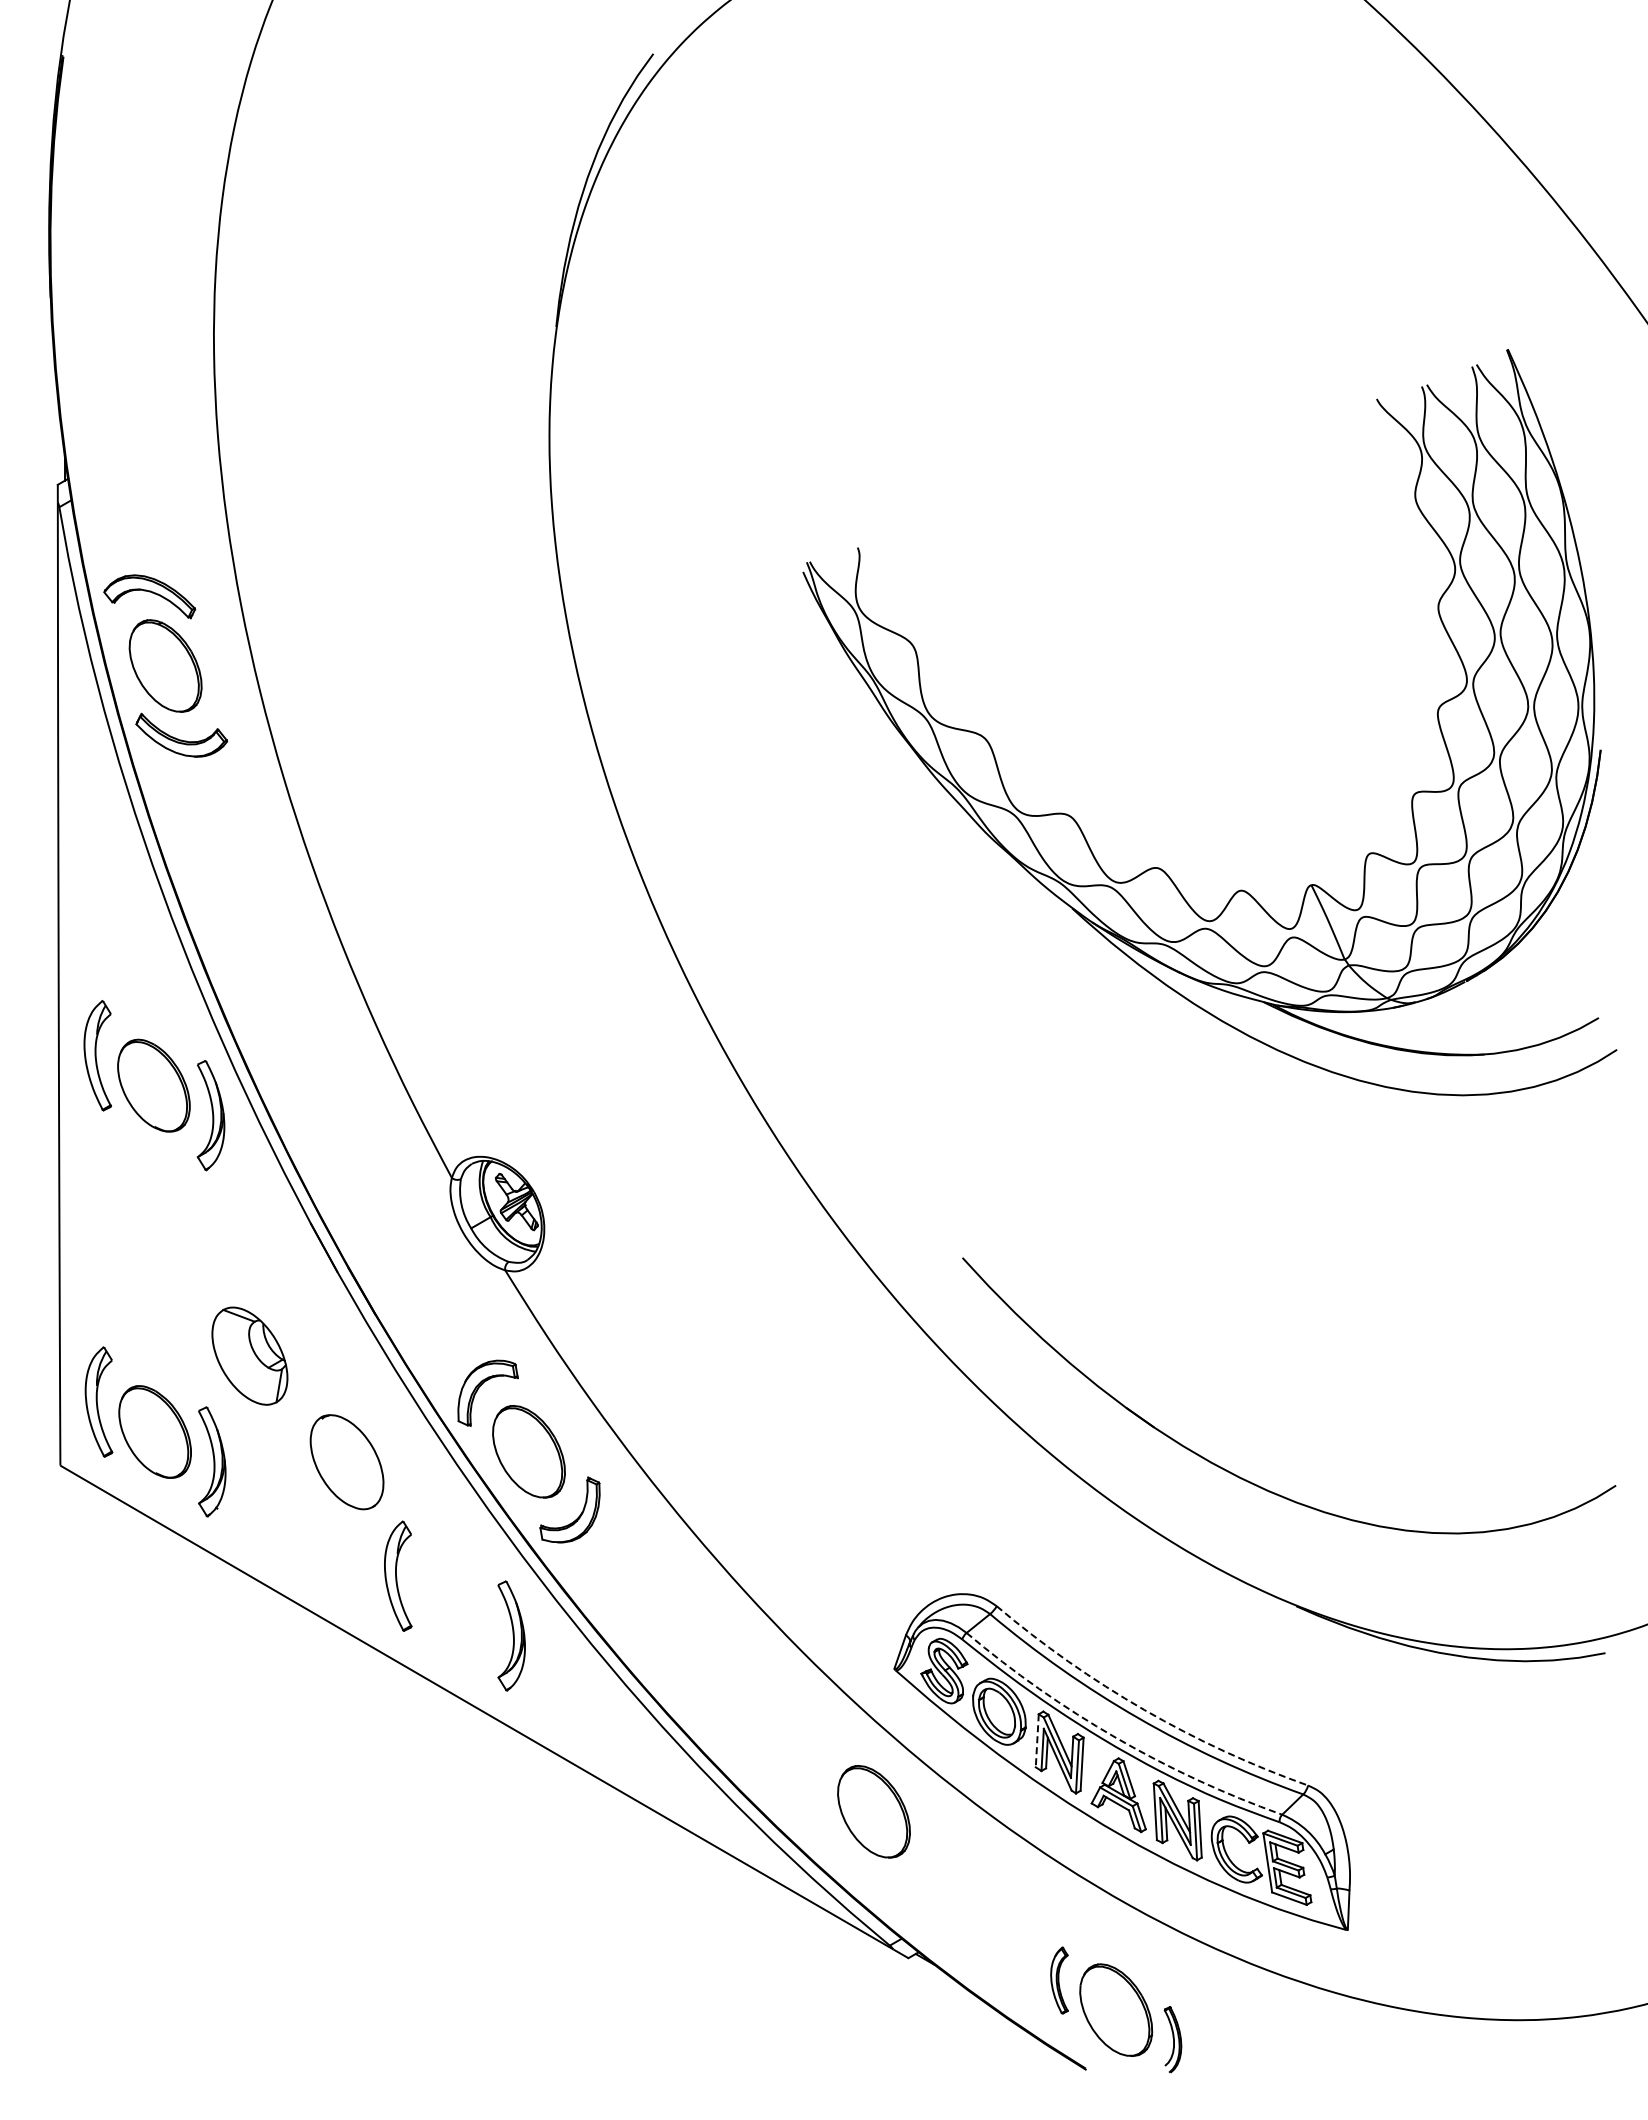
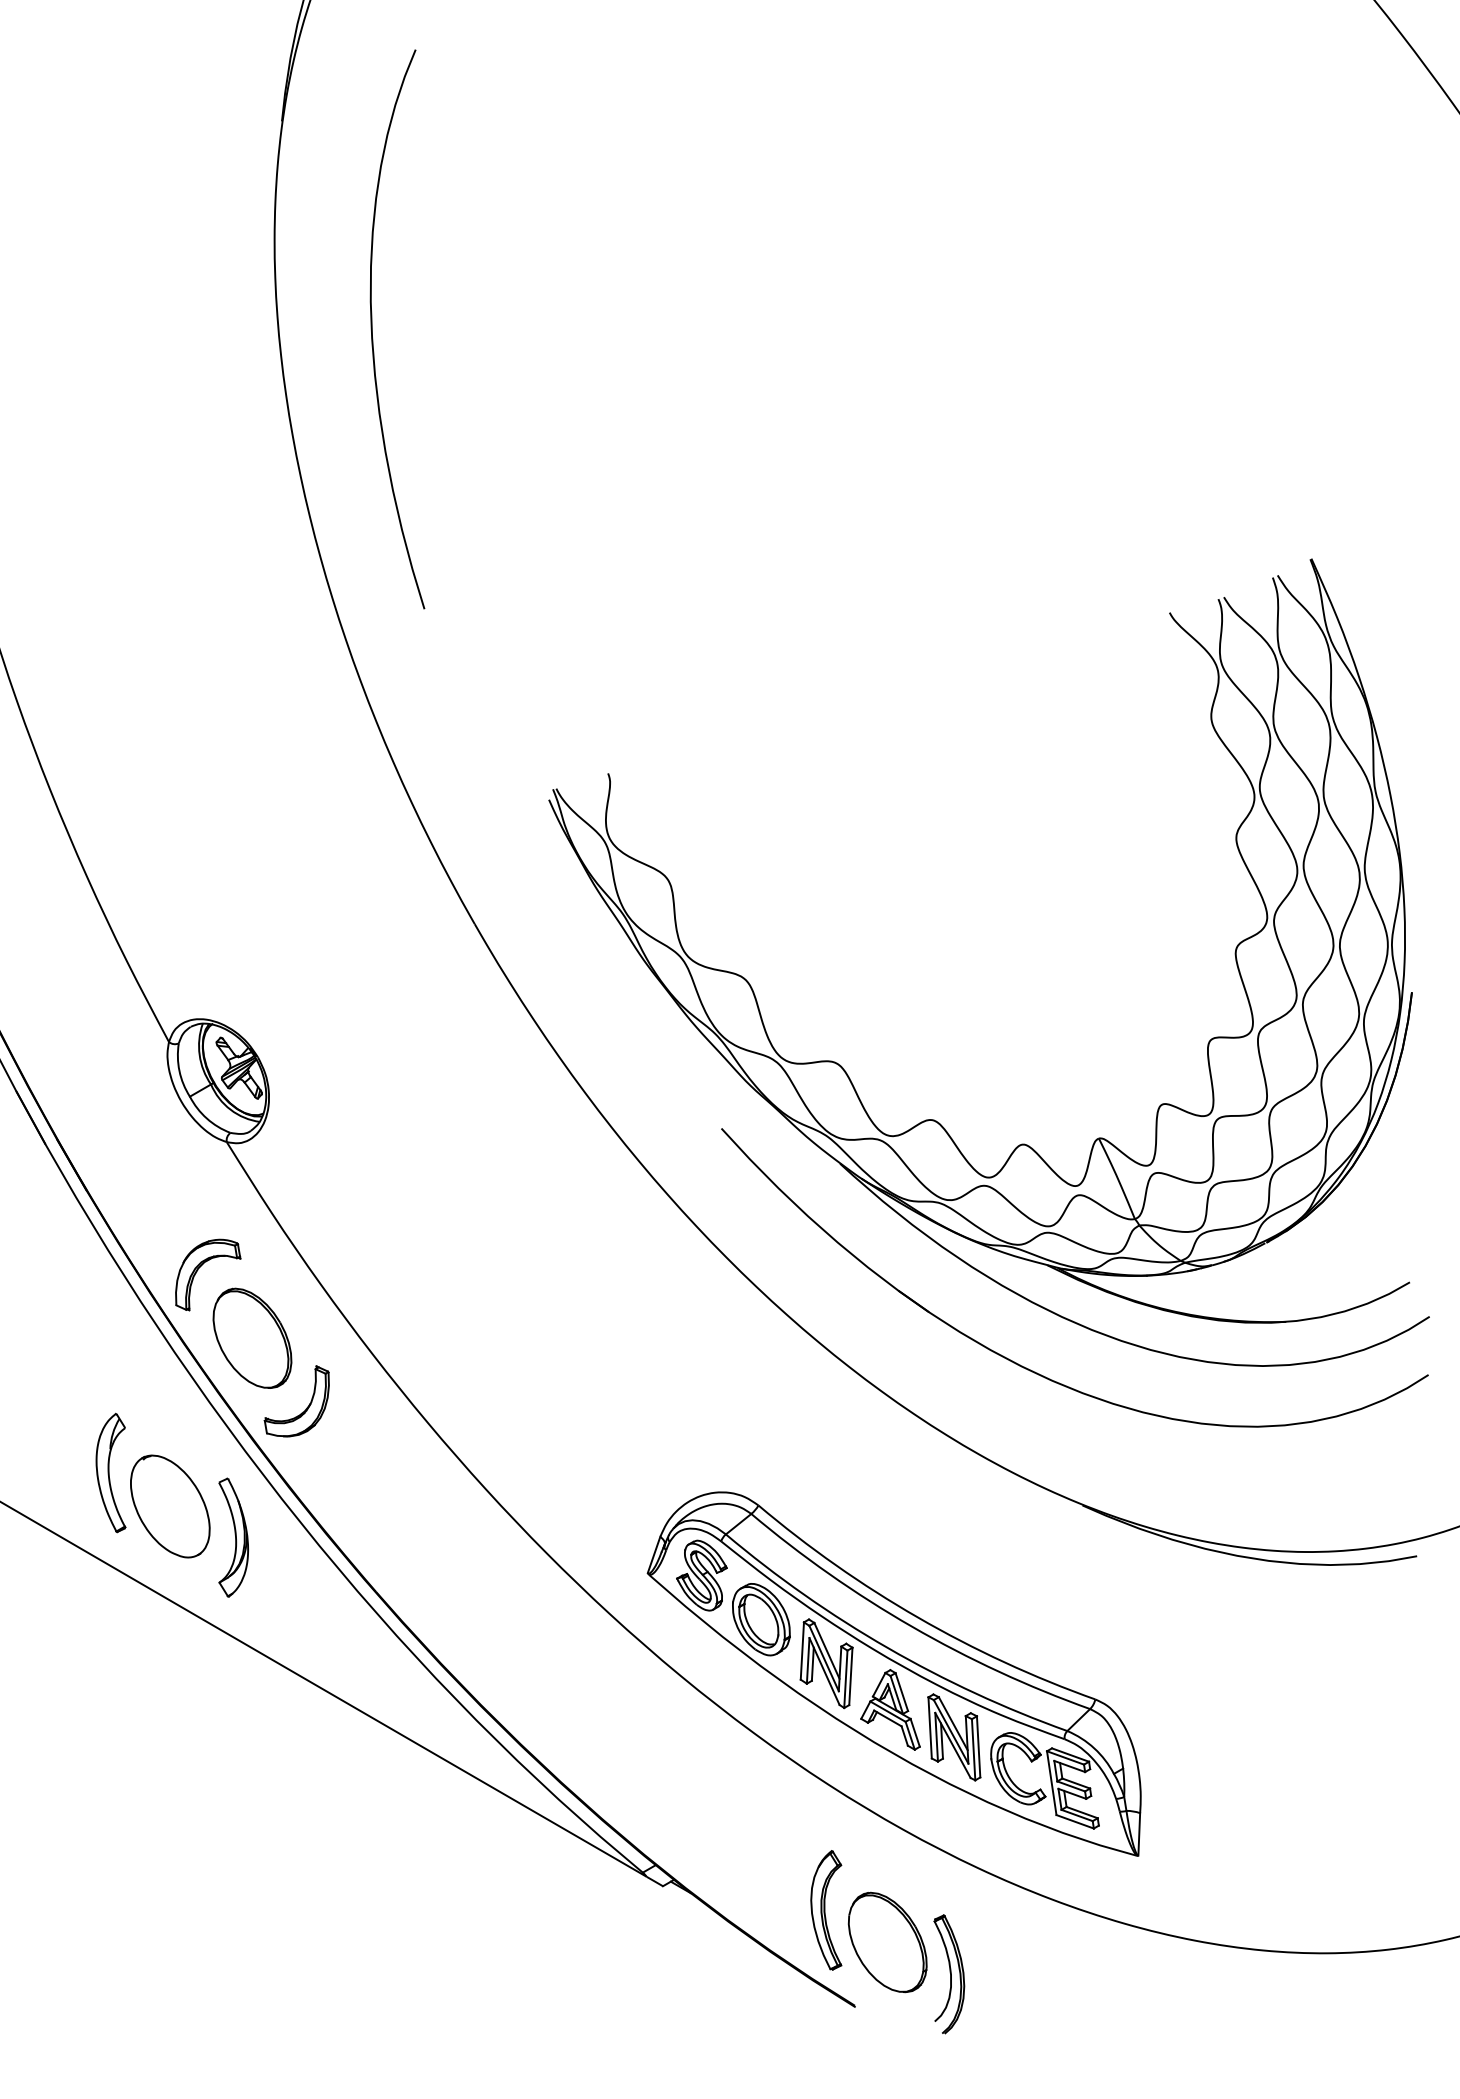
curve: (640, 518) -> (373, 328), added
part: (1159, 867) -> (934, 1119), moved
part: (346, 1462) -> (169, 1506), moved
arc: (1144, 1709) -> (918, 1617), dashed -> solid
arc: (1116, 1738) -> (888, 1648), dashed -> solid
line: (1037, 1740) -> (802, 1650), dashed -> solid
part: (873, 1811) -> (625, 1727), removed
part: (1059, 1980) -> (826, 1910), size x1.67
part: (1172, 2039) -> (948, 1974), size x1.67

